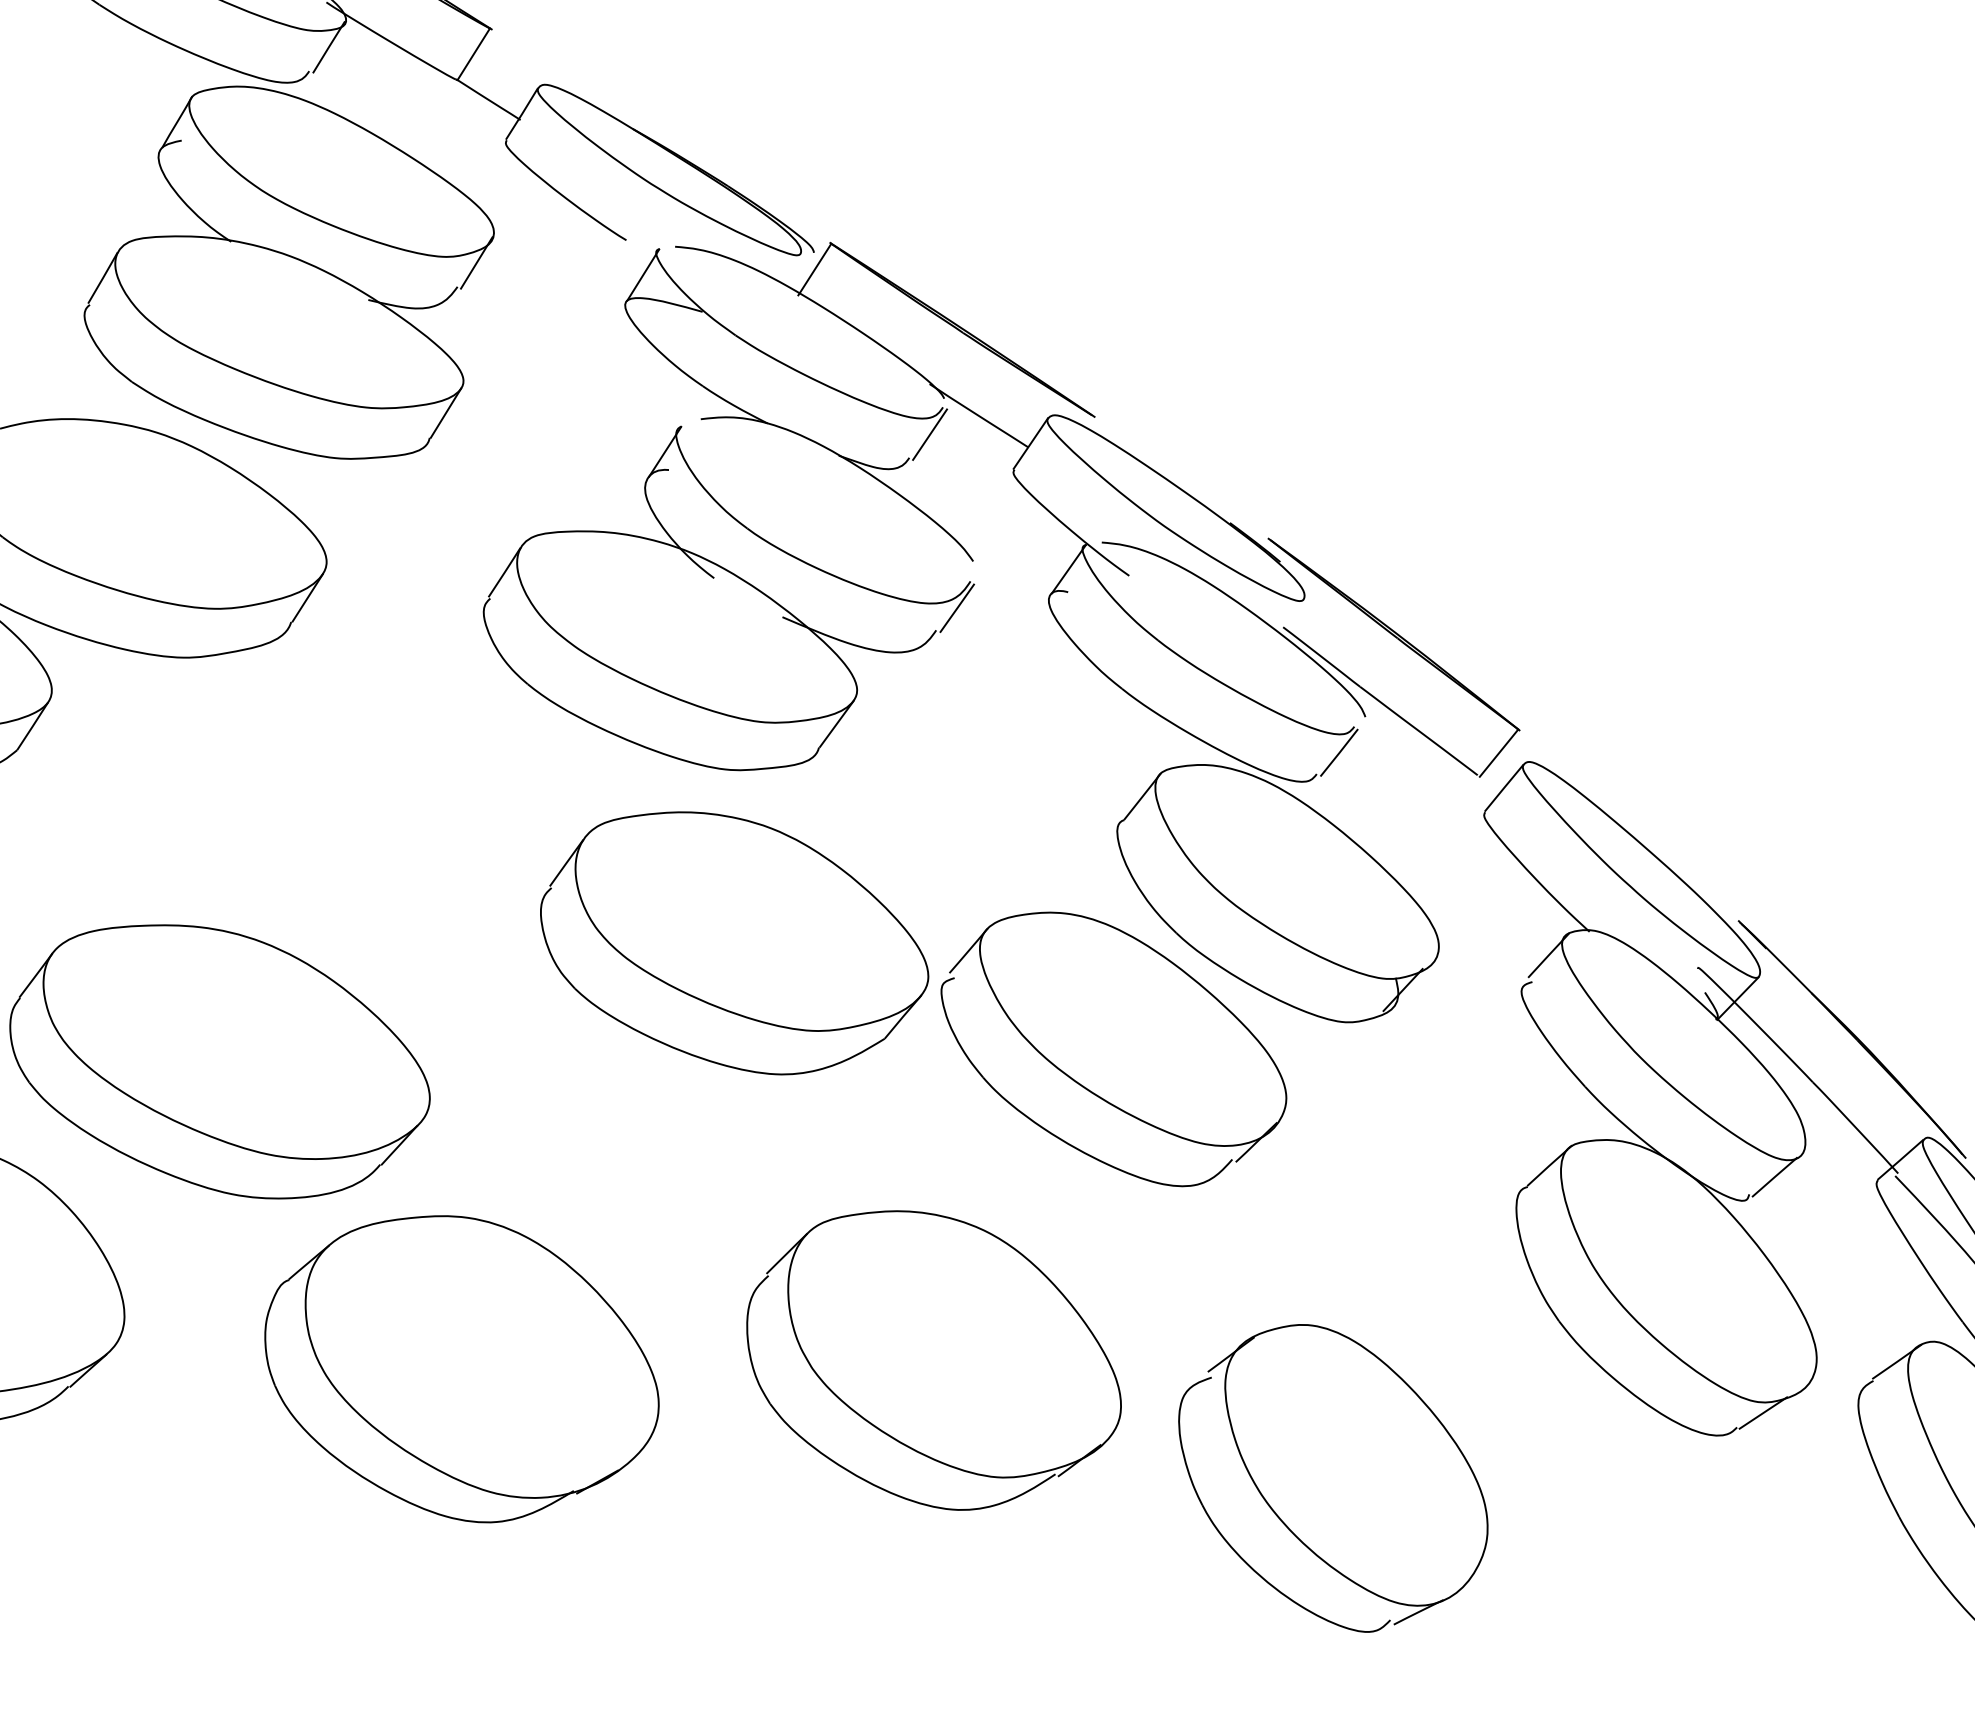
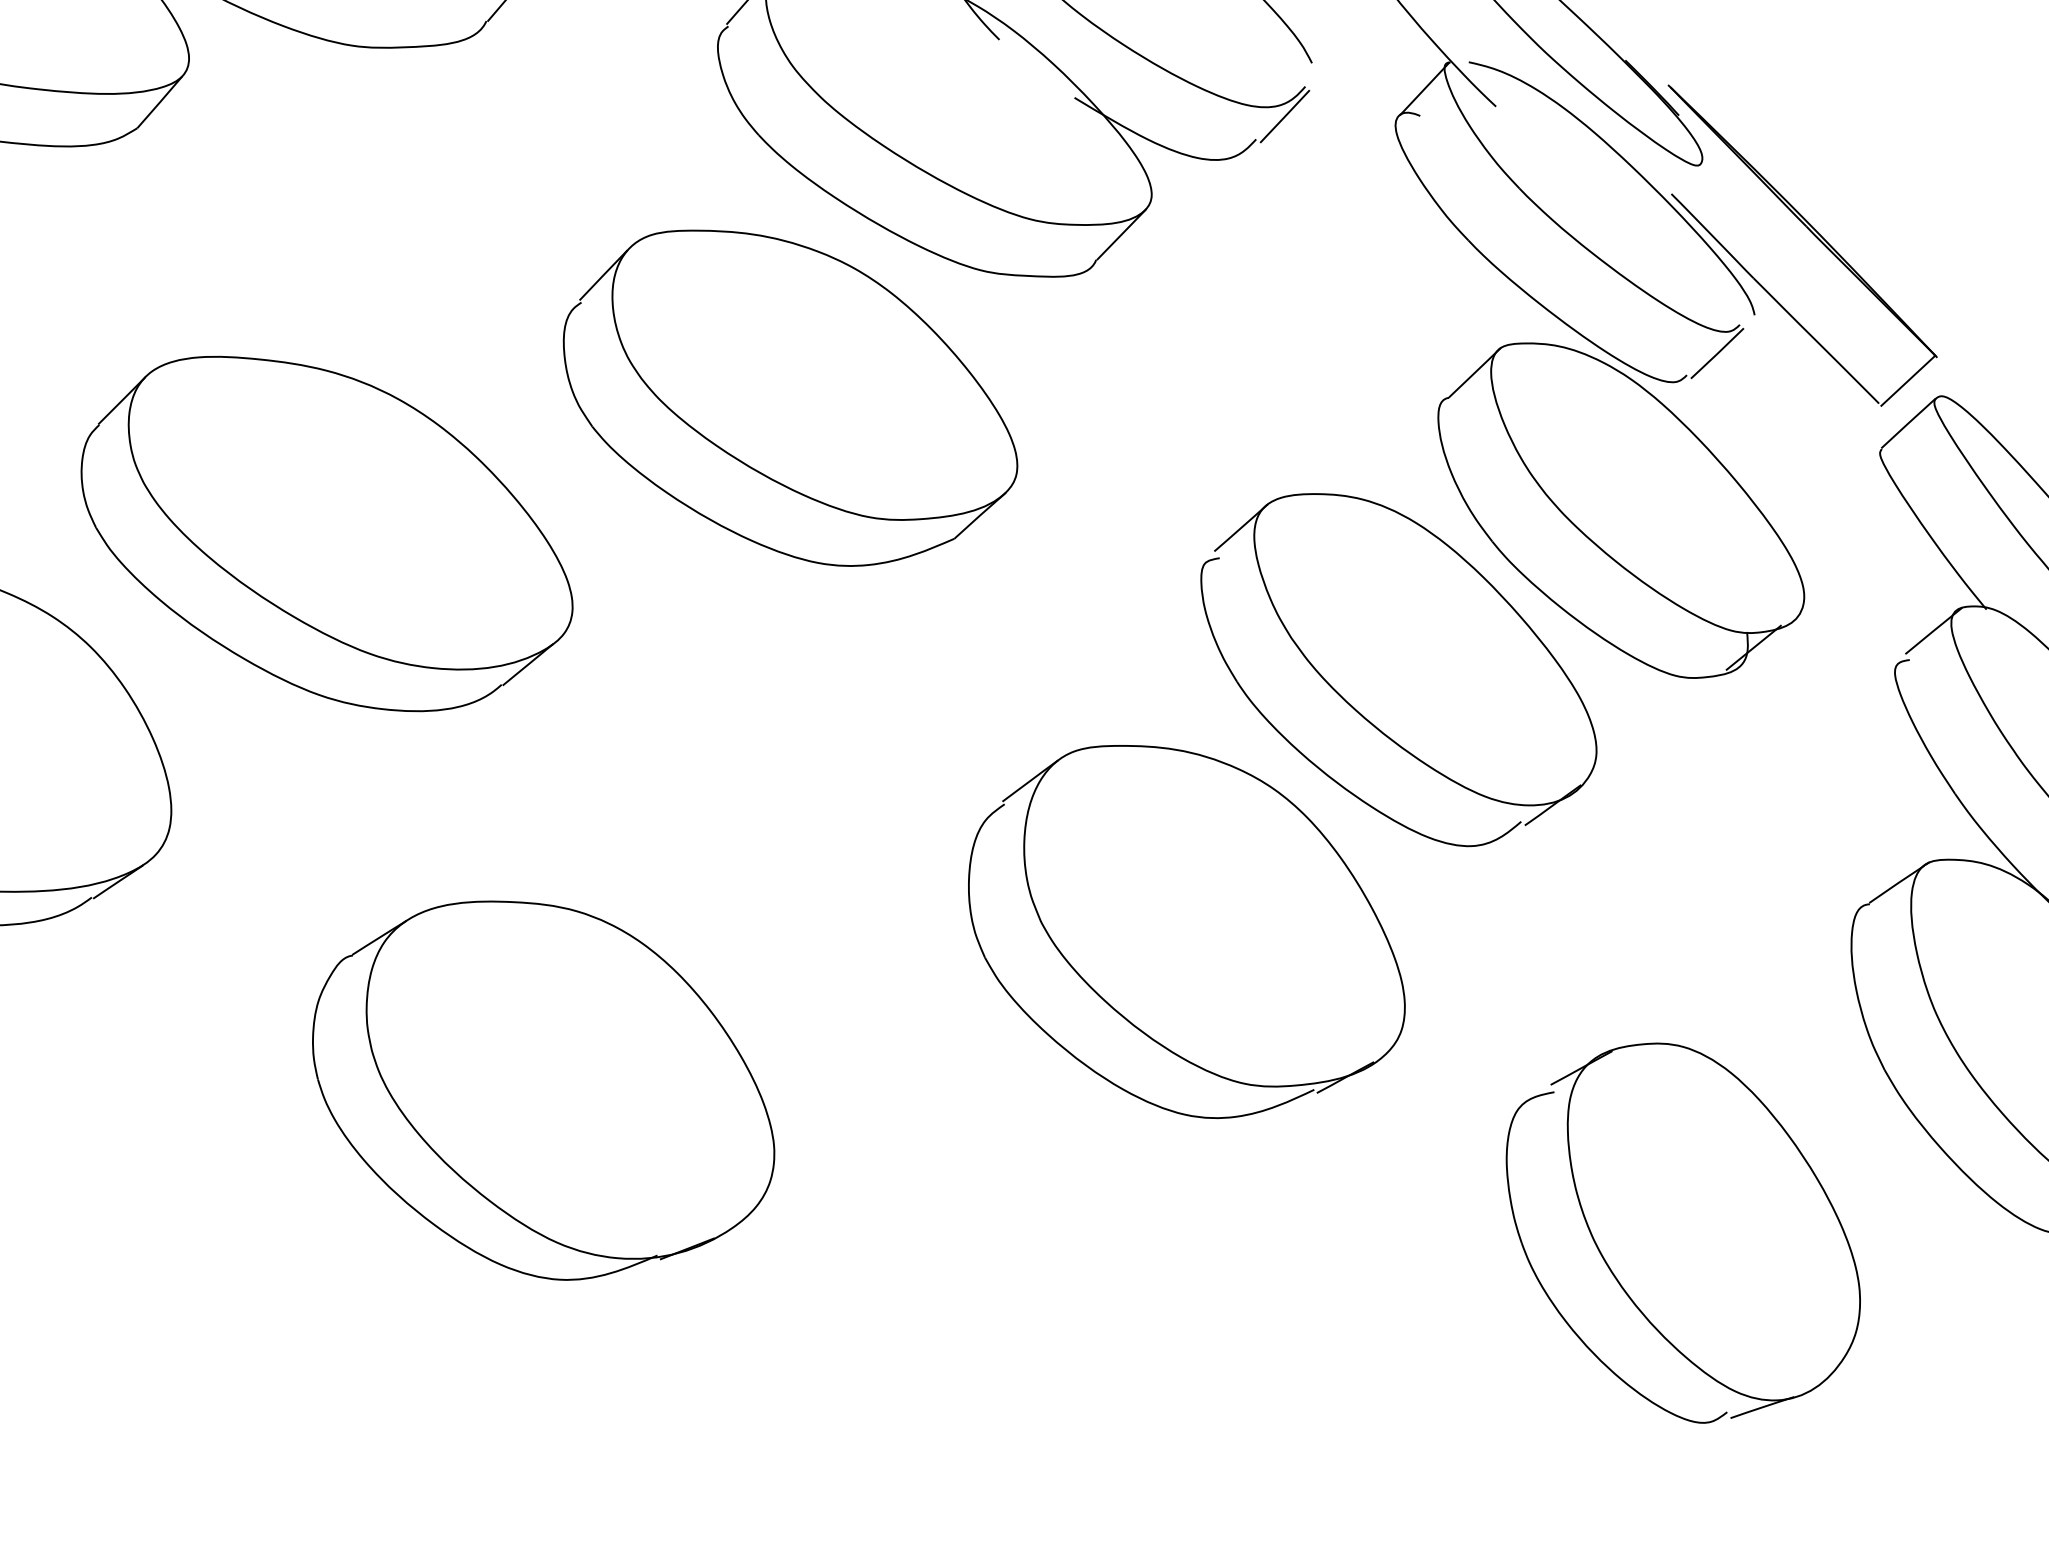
part: (734, 943) -> (790, 399), moved
part: (933, 1360) -> (1187, 933), moved
part: (461, 1369) -> (543, 1091), moved
part: (1333, 1478) -> (1683, 1233), moved

